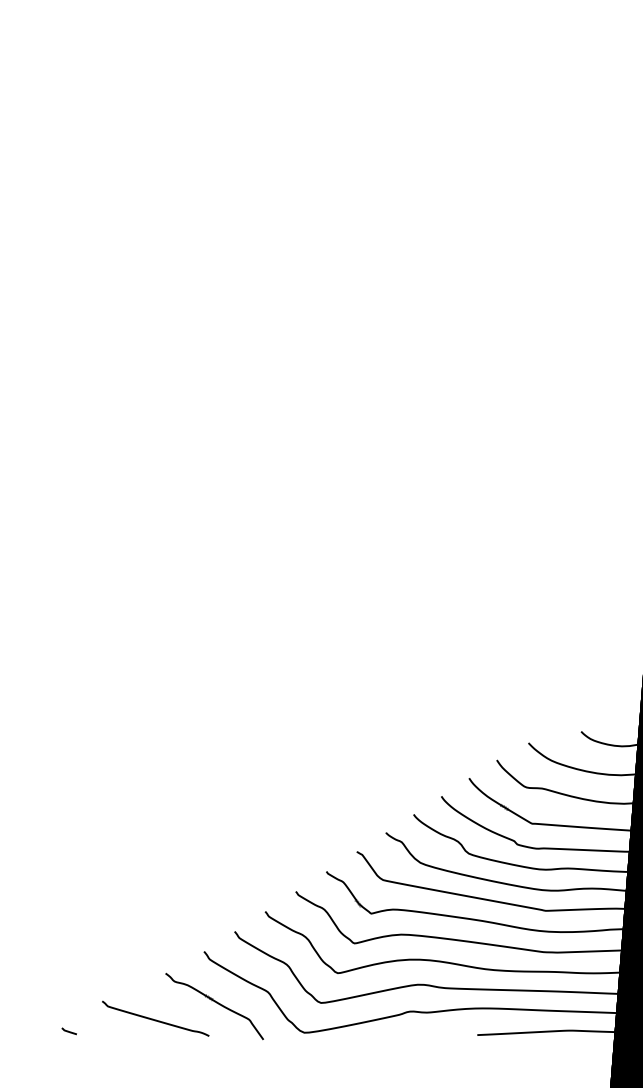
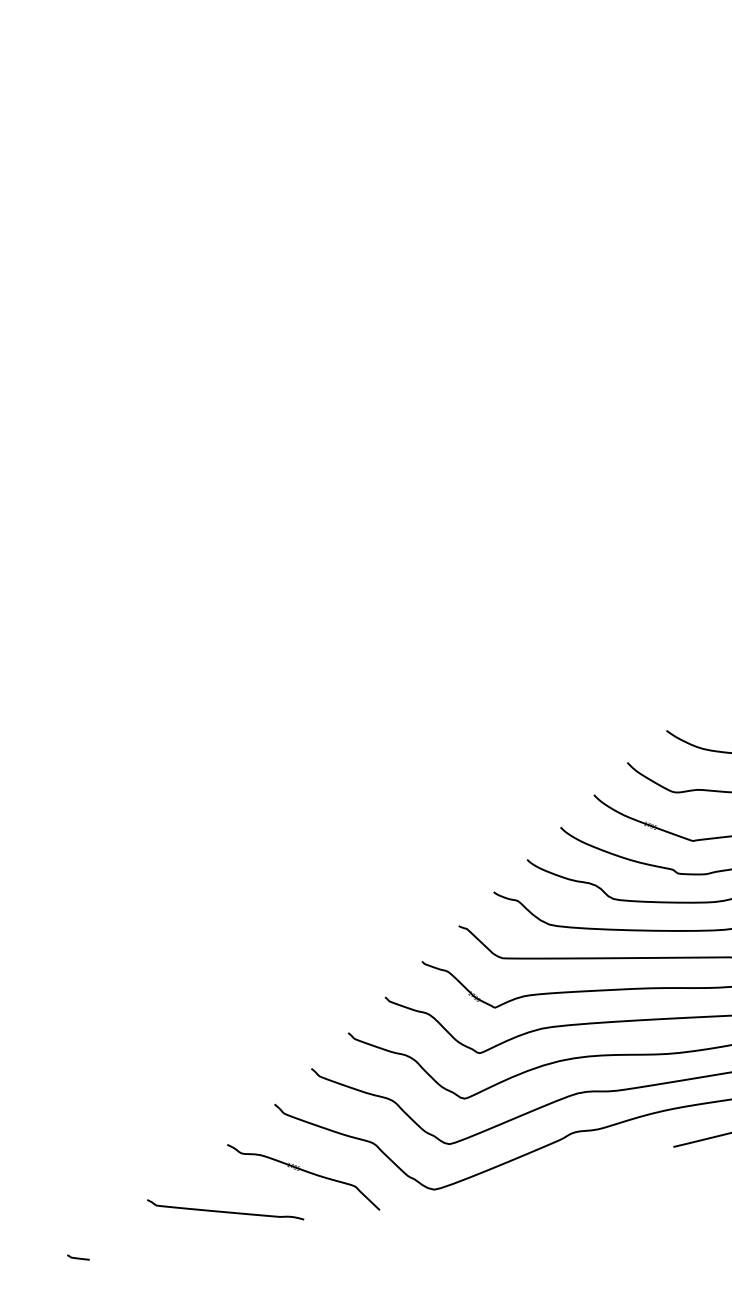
line: (68, 1031) -> (77, 1258), moved

